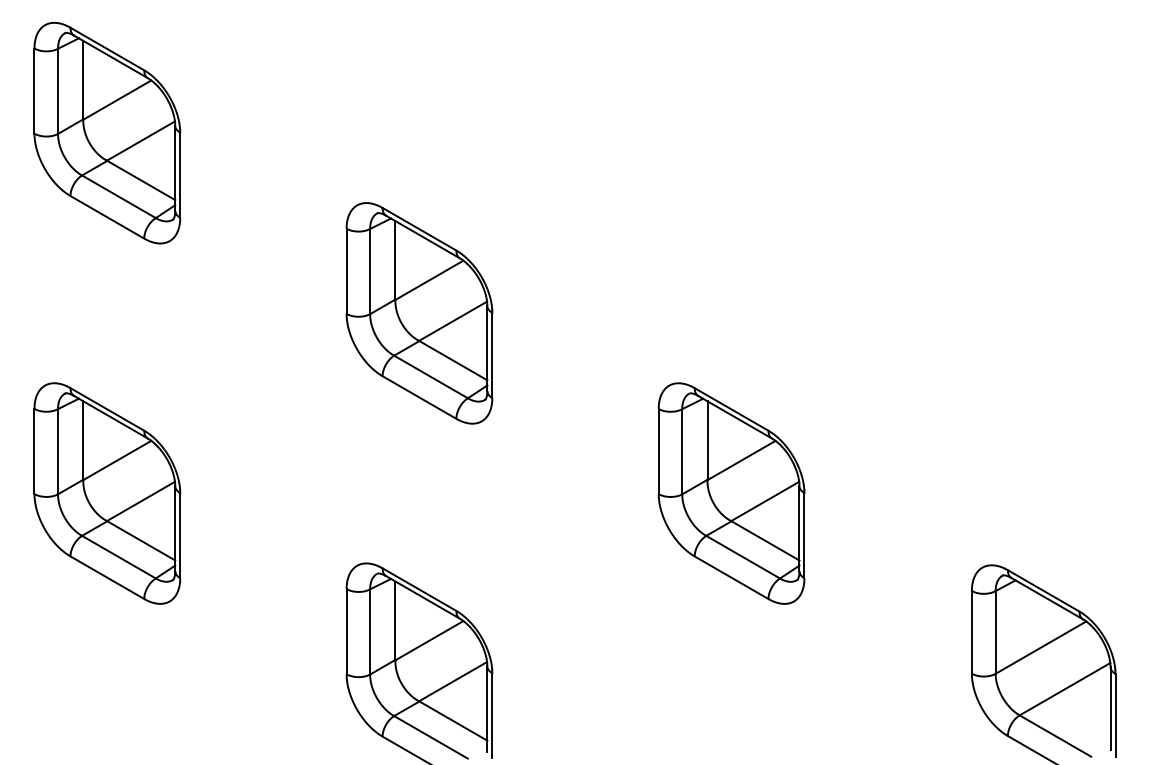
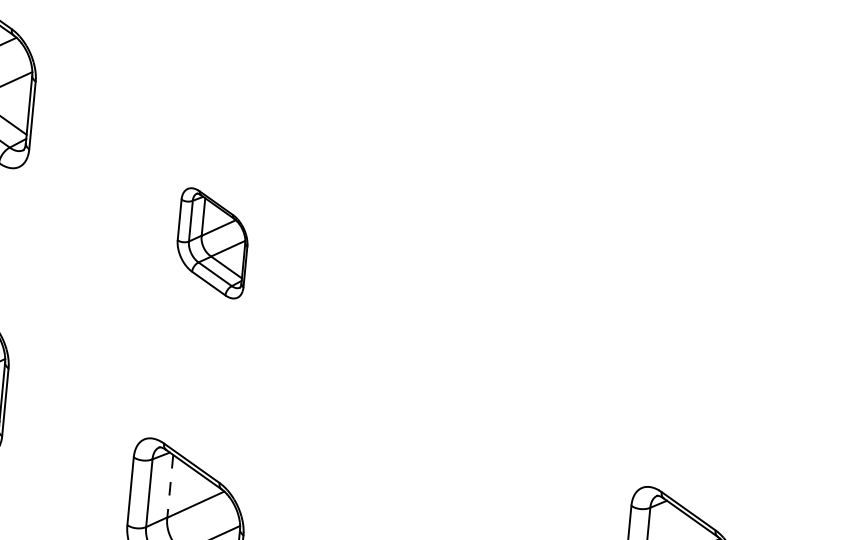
part: (419, 313) -> (212, 243), size x0.6
part: (731, 493) -> (447, 410), removed
line: (395, 621) -> (170, 486), solid -> dashed

